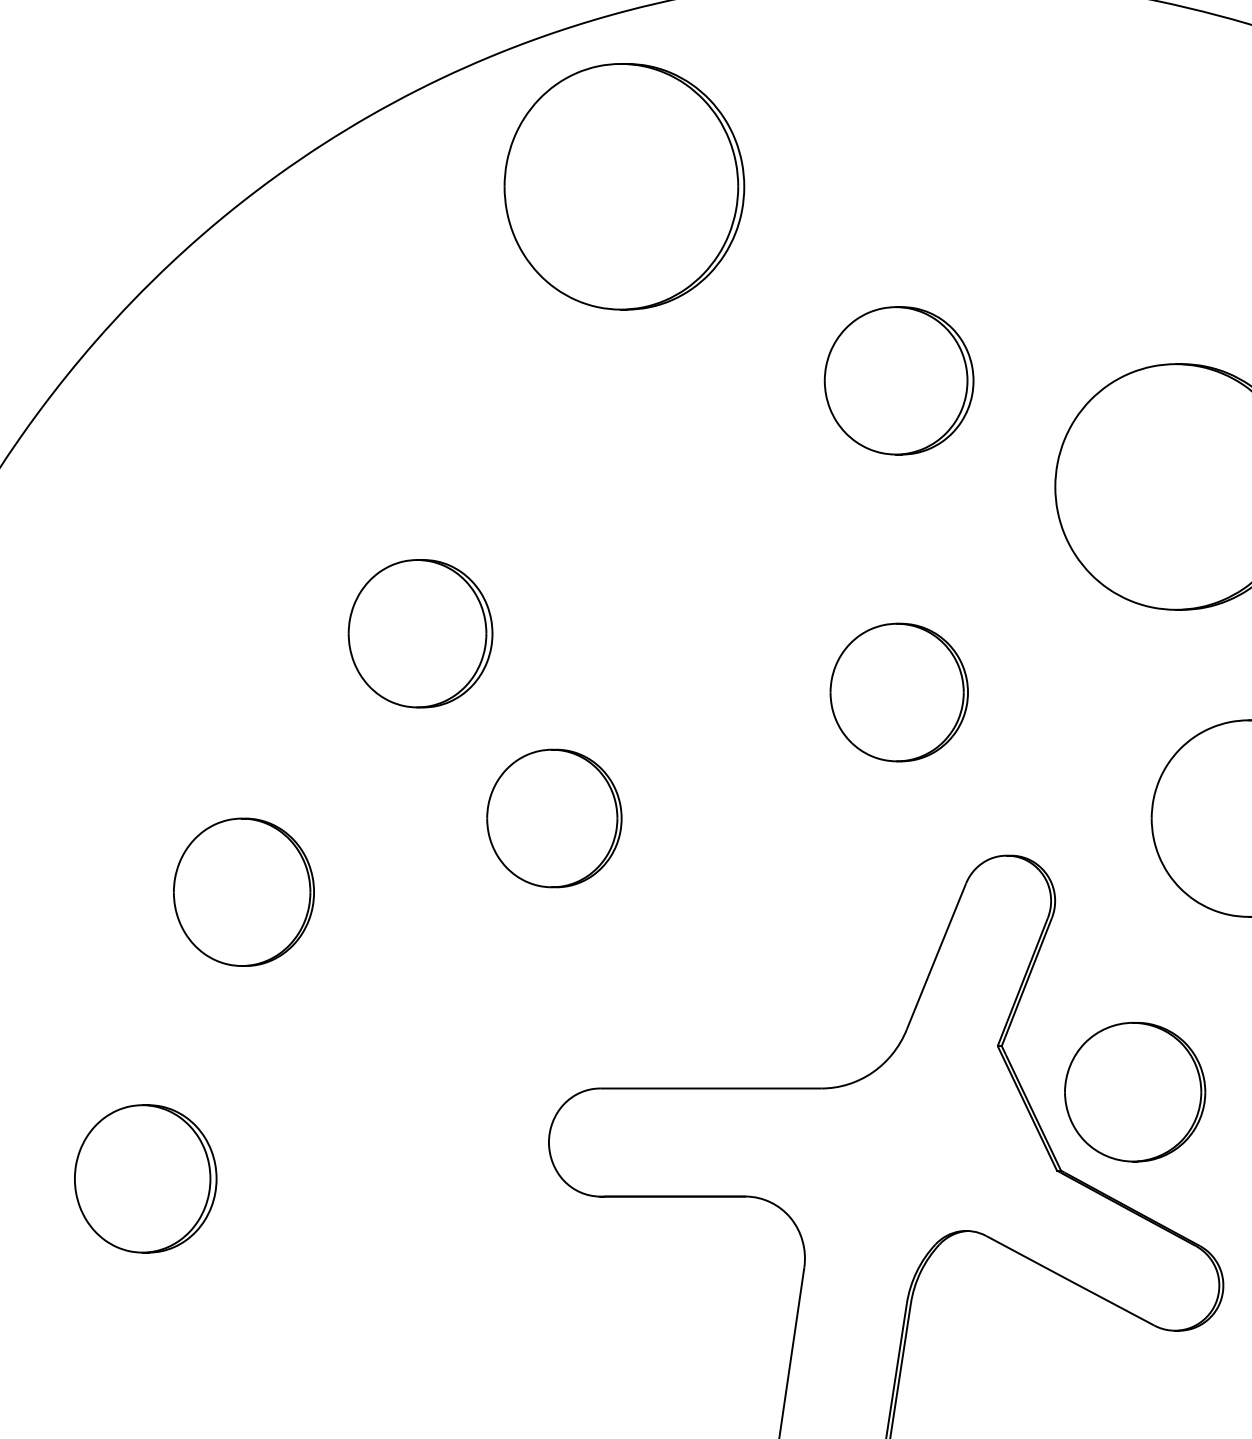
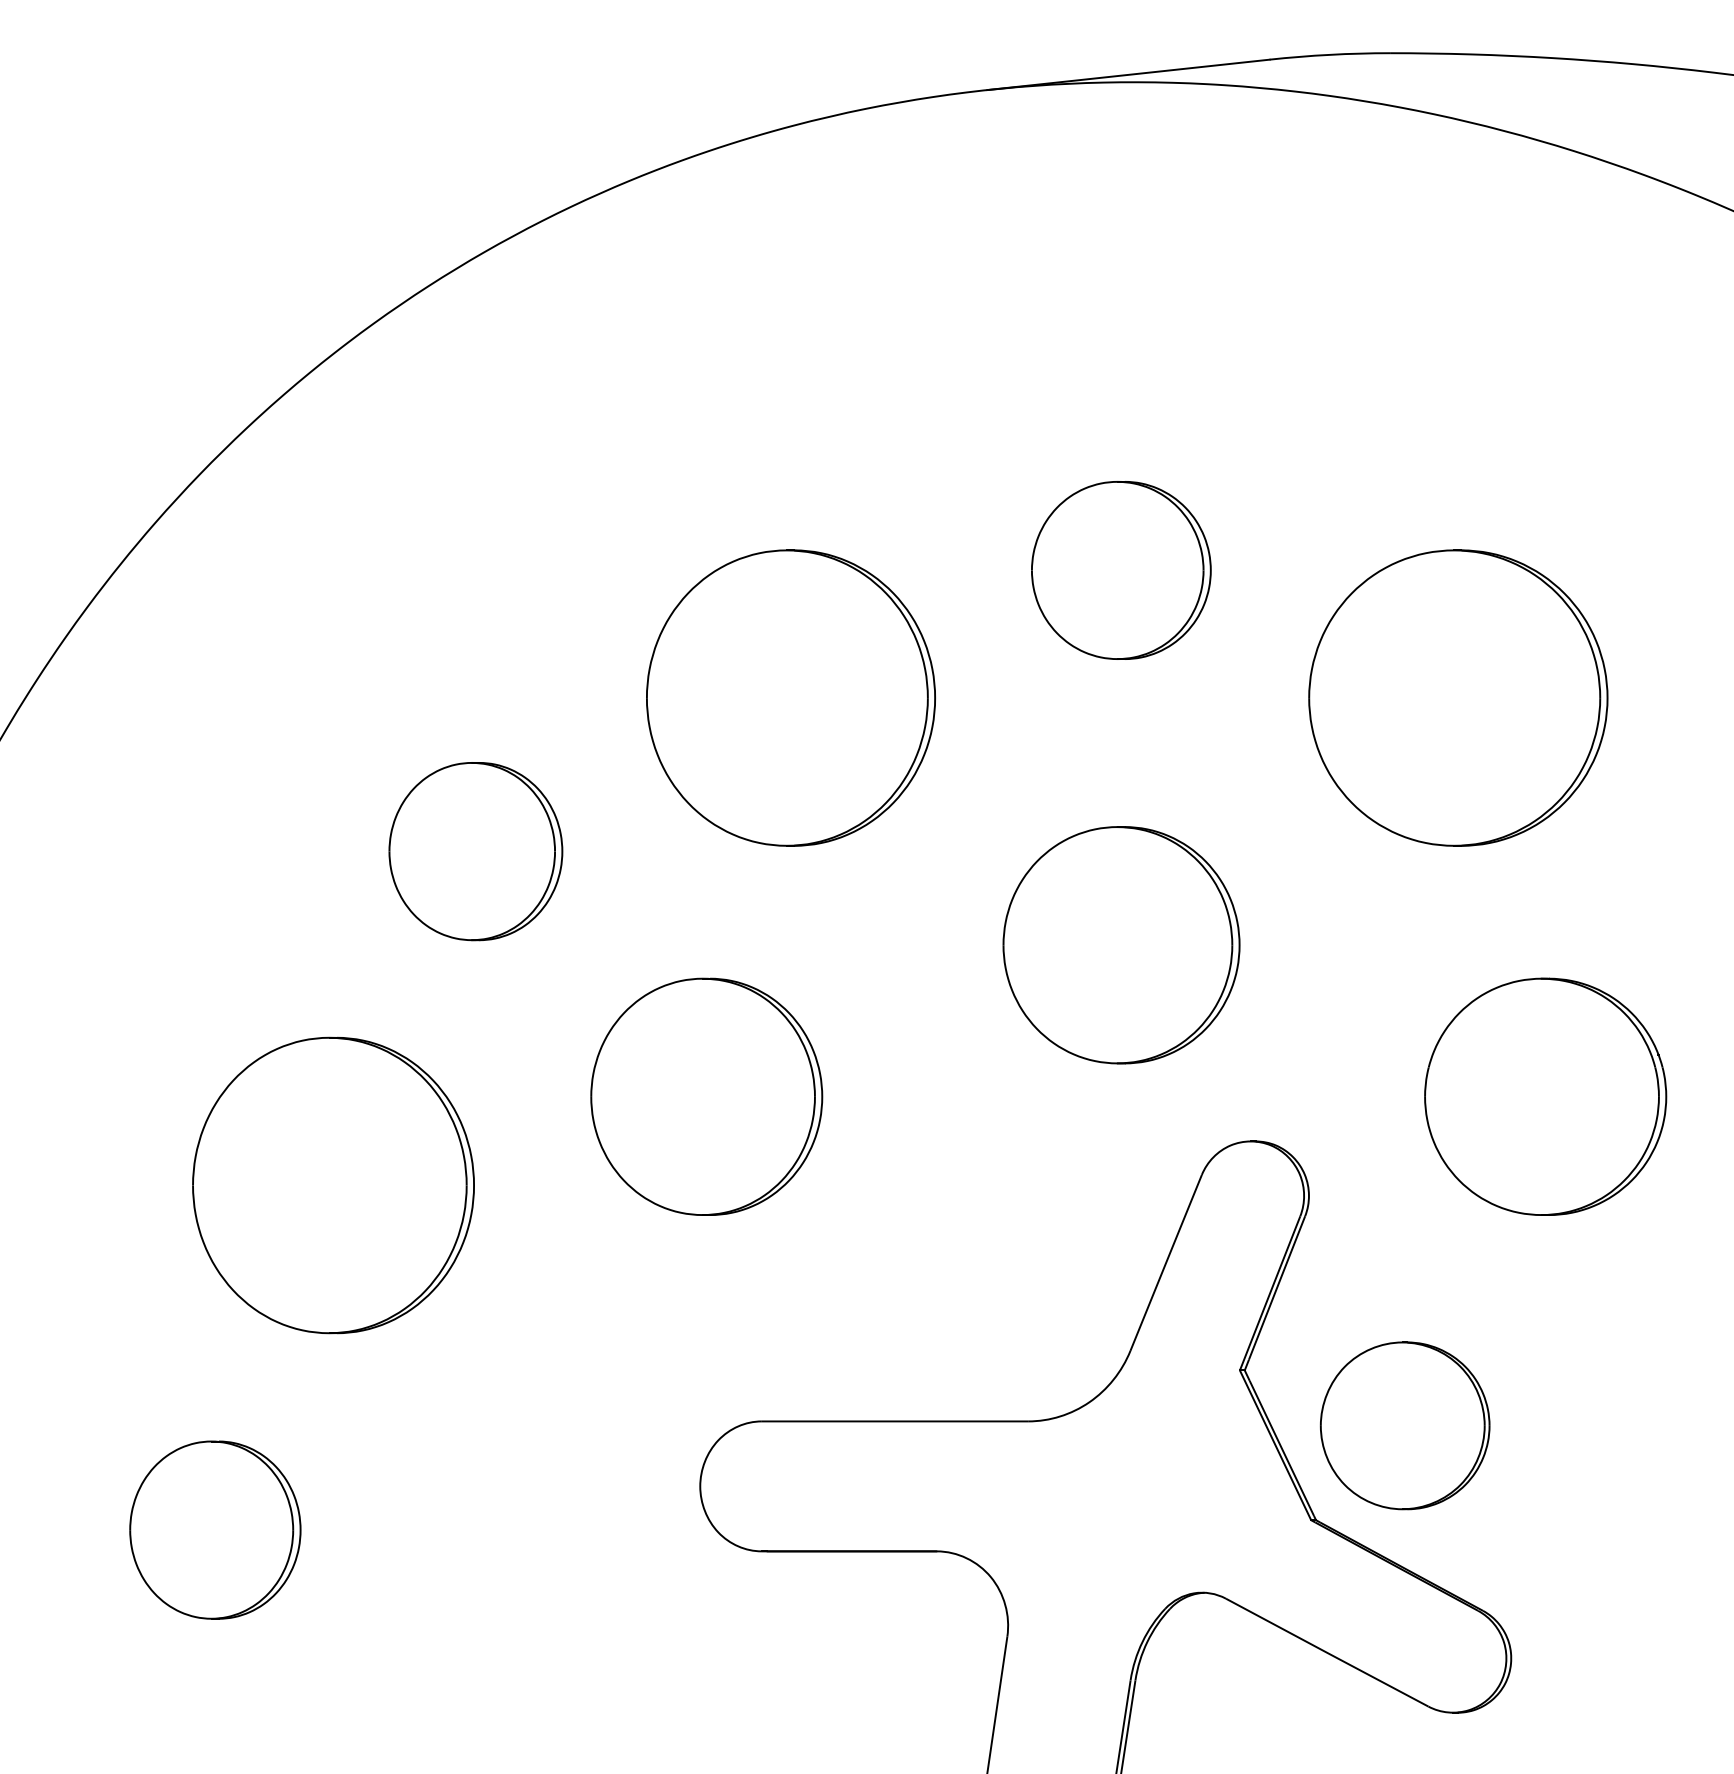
part: (623, 186) -> (790, 697), moved
part: (420, 633) -> (475, 851), moved
part: (899, 692) -> (1121, 945), size x1.43
part: (554, 818) -> (706, 1096), size x1.43
part: (243, 892) -> (333, 1185), size x1.67

